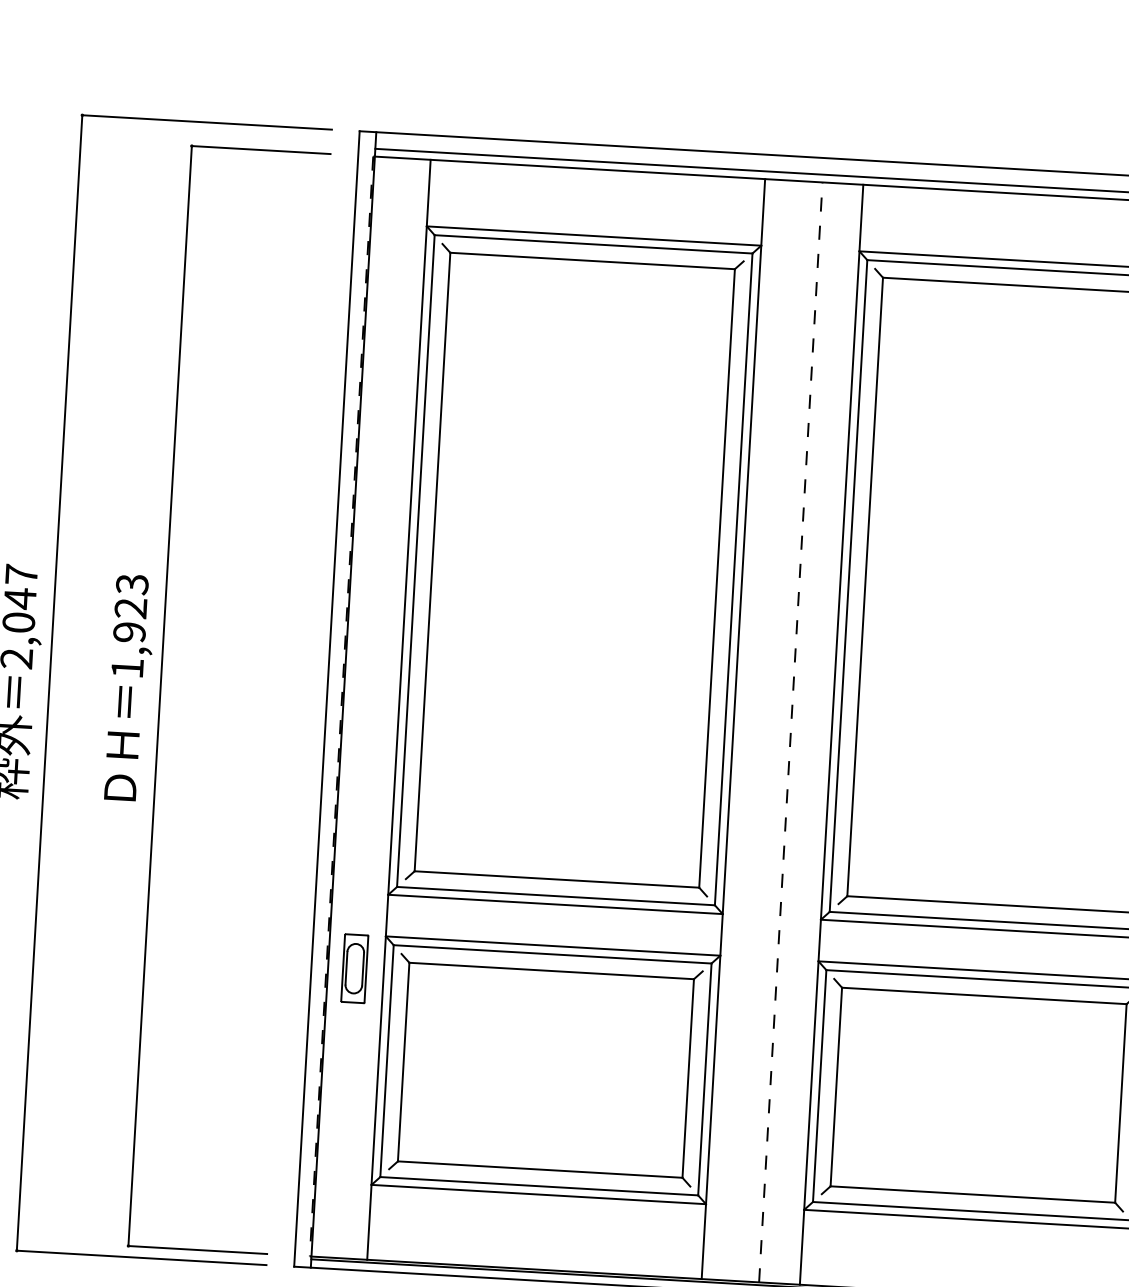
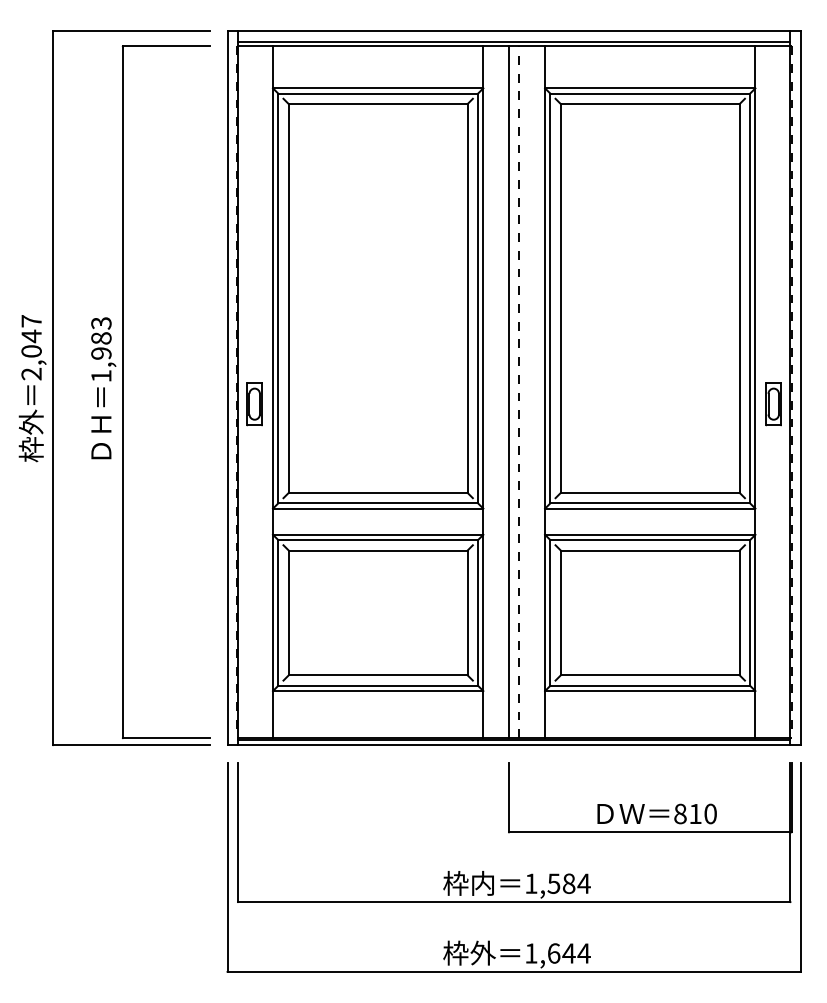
text: (131, 608) -> (101, 338), 1,923 -> 1,983
line: (773, 731) -> (508, 392), added
part: (354, 969) -> (254, 404), moved

